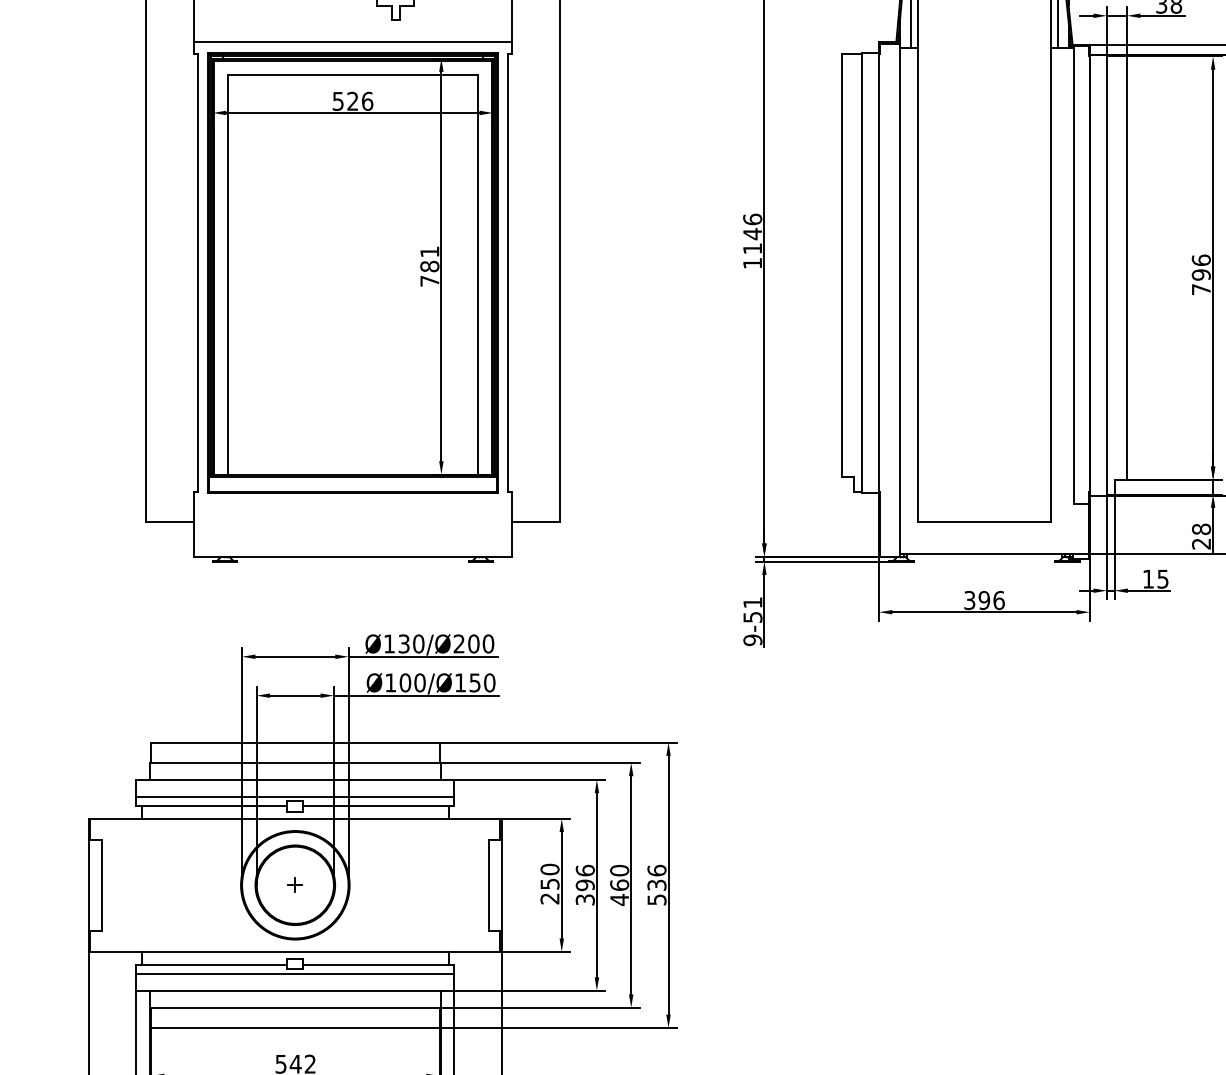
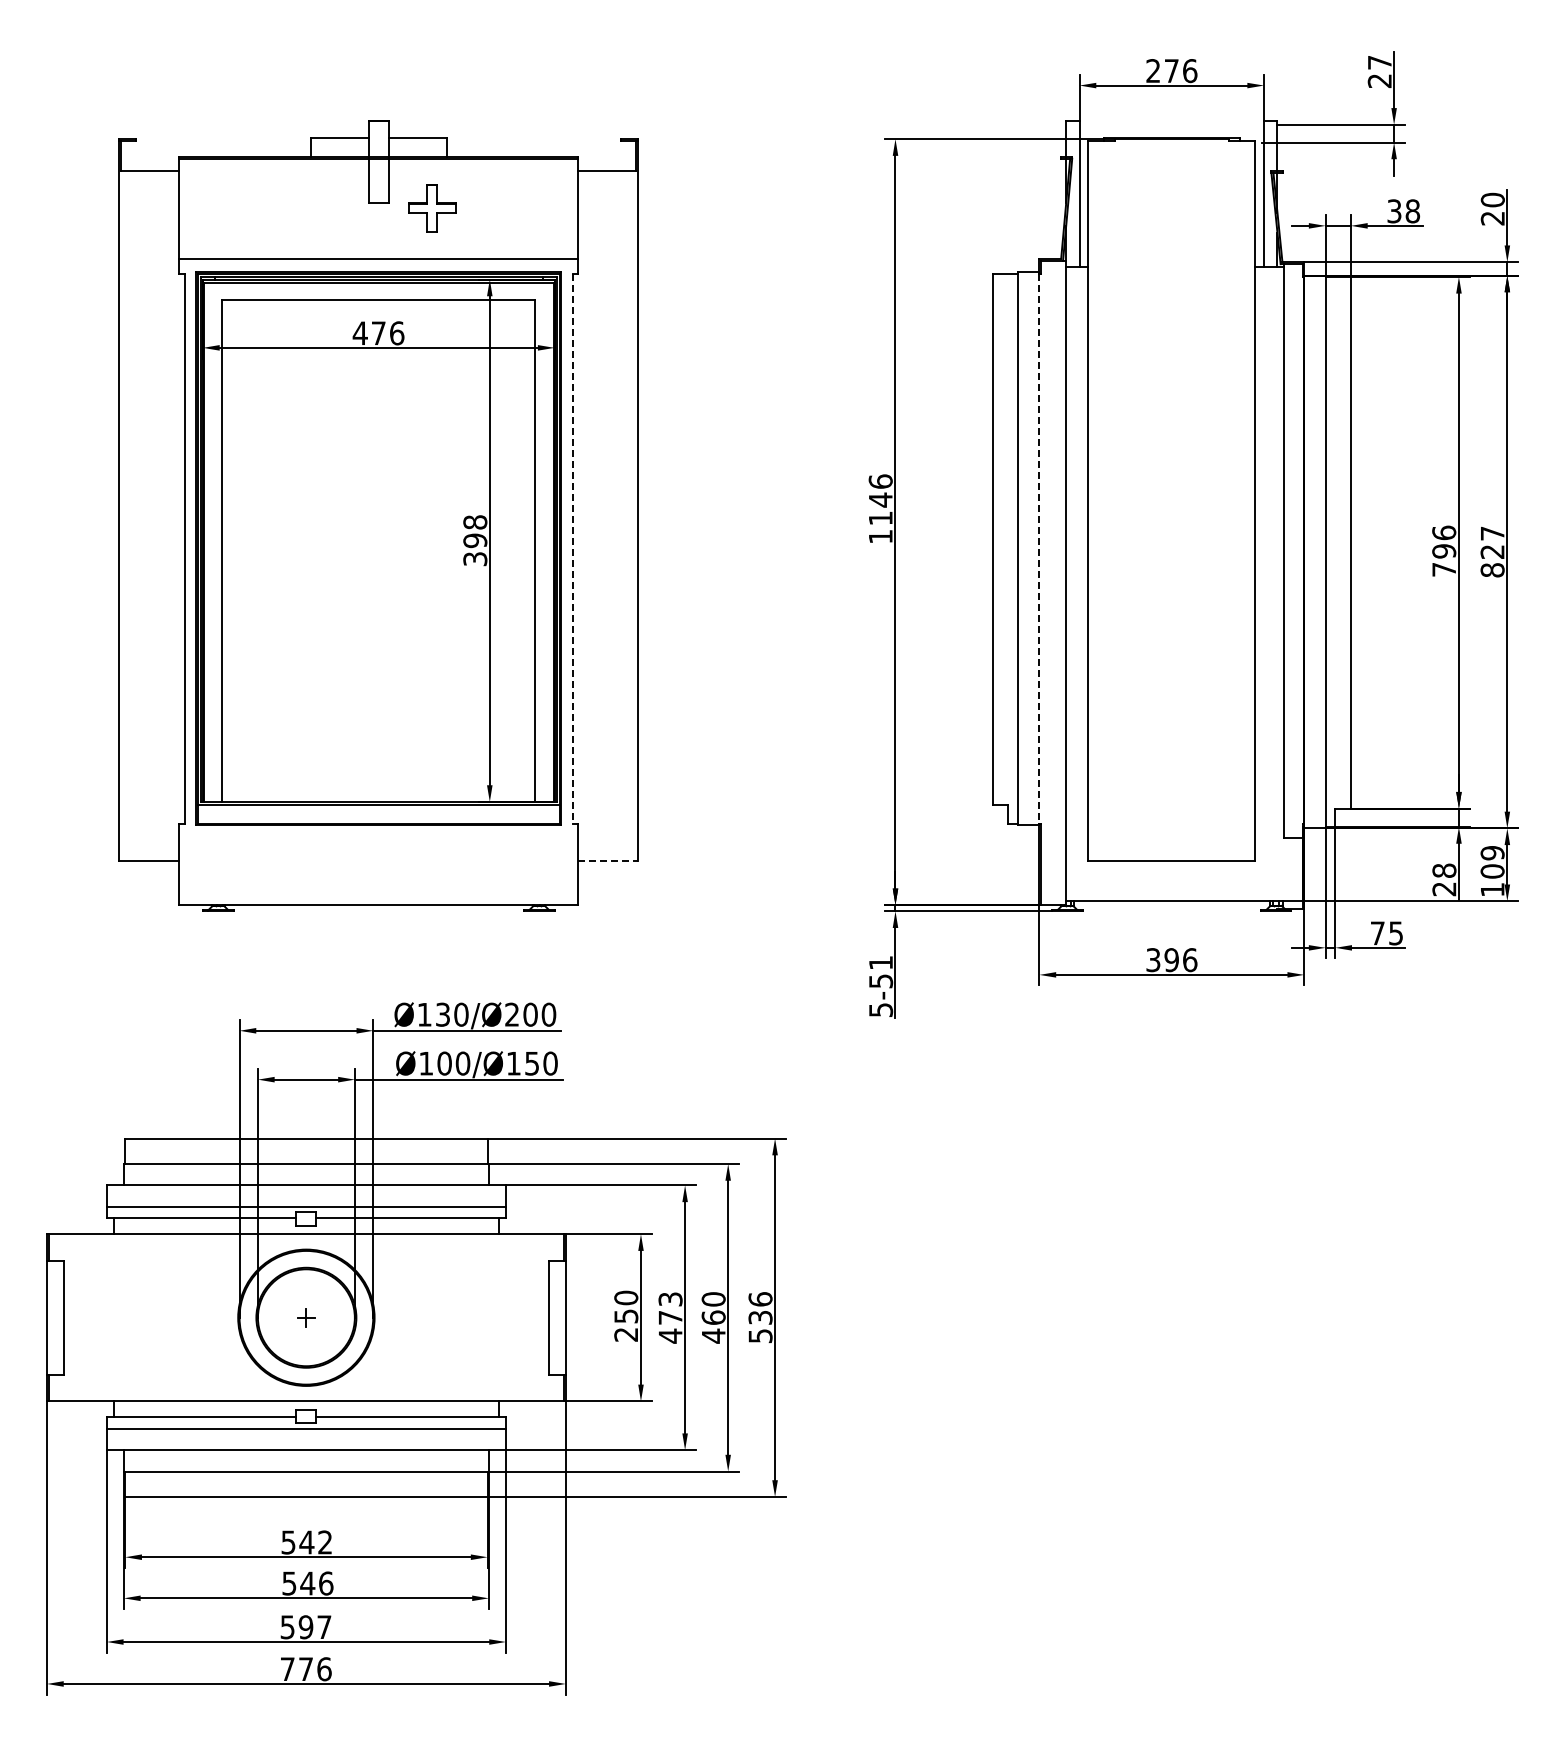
text: (344, 101) -> (368, 333), 526 -> 476
text: (429, 266) -> (475, 540), 781 -> 398
line: (507, 273) -> (572, 549), solid -> dashed
line: (879, 273) -> (1039, 549), solid -> dashed
line: (535, 521) -> (608, 861), solid -> dashed
text: (1148, 579) -> (1377, 933), 15 -> 75
text: (752, 640) -> (880, 1010), 9-51 -> 5-51
text: (585, 885) -> (670, 1317), 396 -> 473

